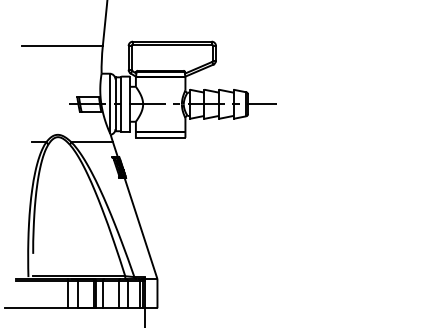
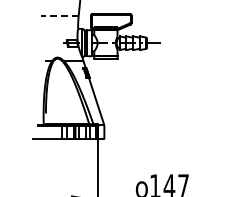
line: (61, 47) -> (59, 16), solid -> dashed

